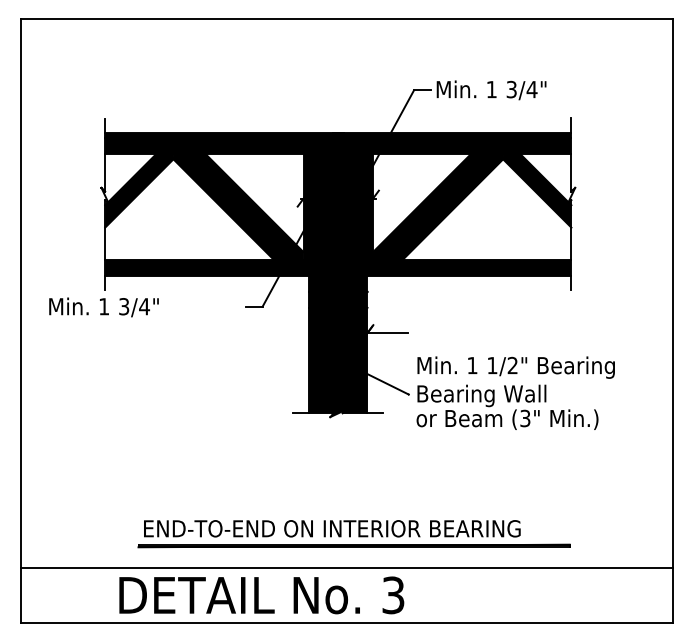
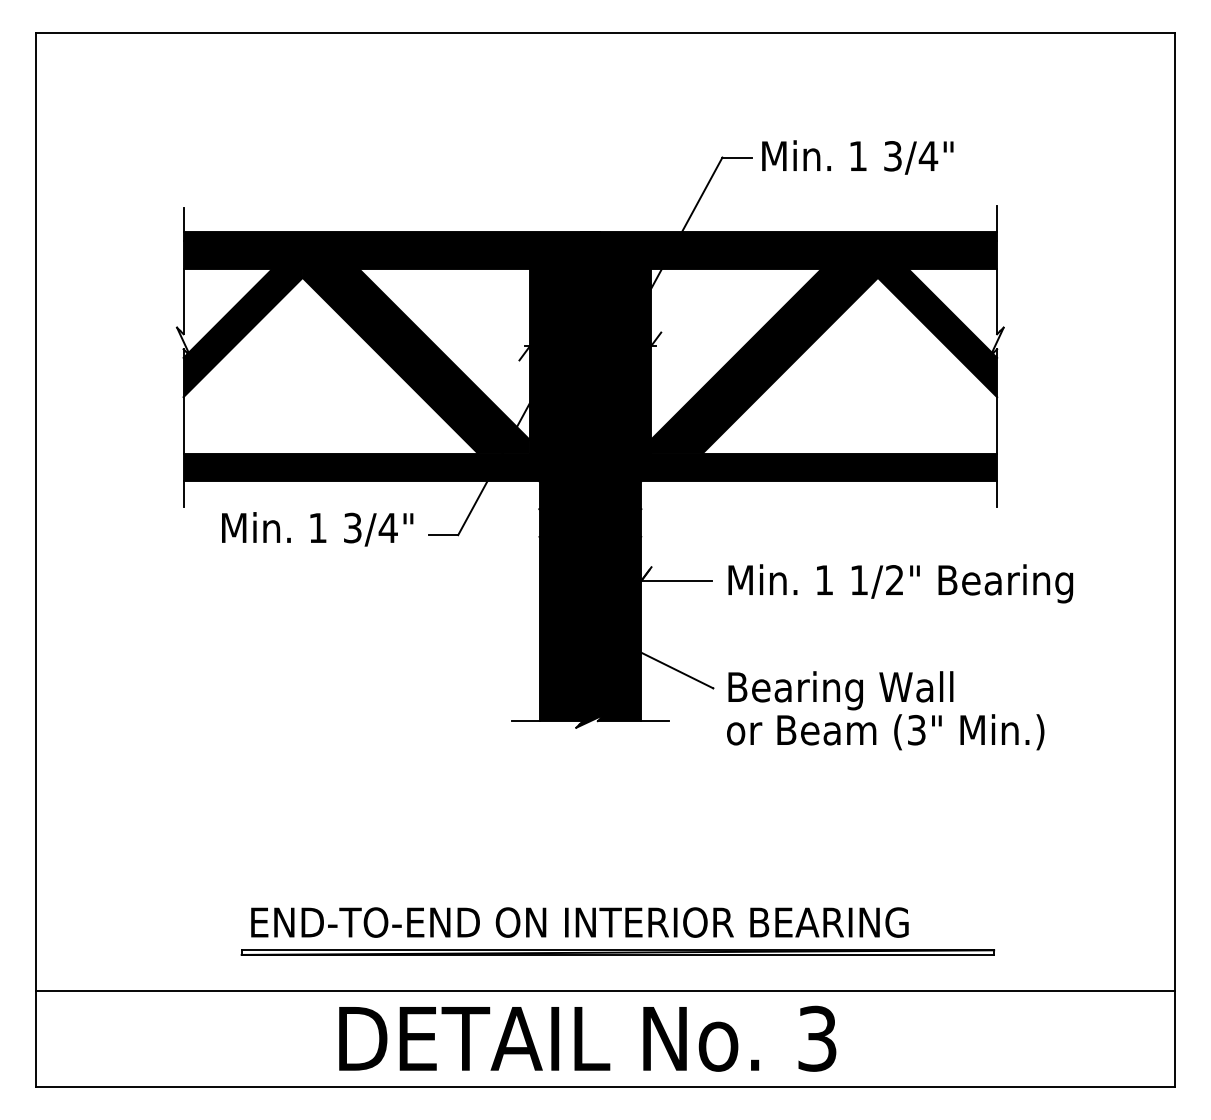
text: (103, 307) -> (316, 529), moved
text: (515, 367) -> (899, 583), moved
text: (261, 595) -> (587, 1039), moved

